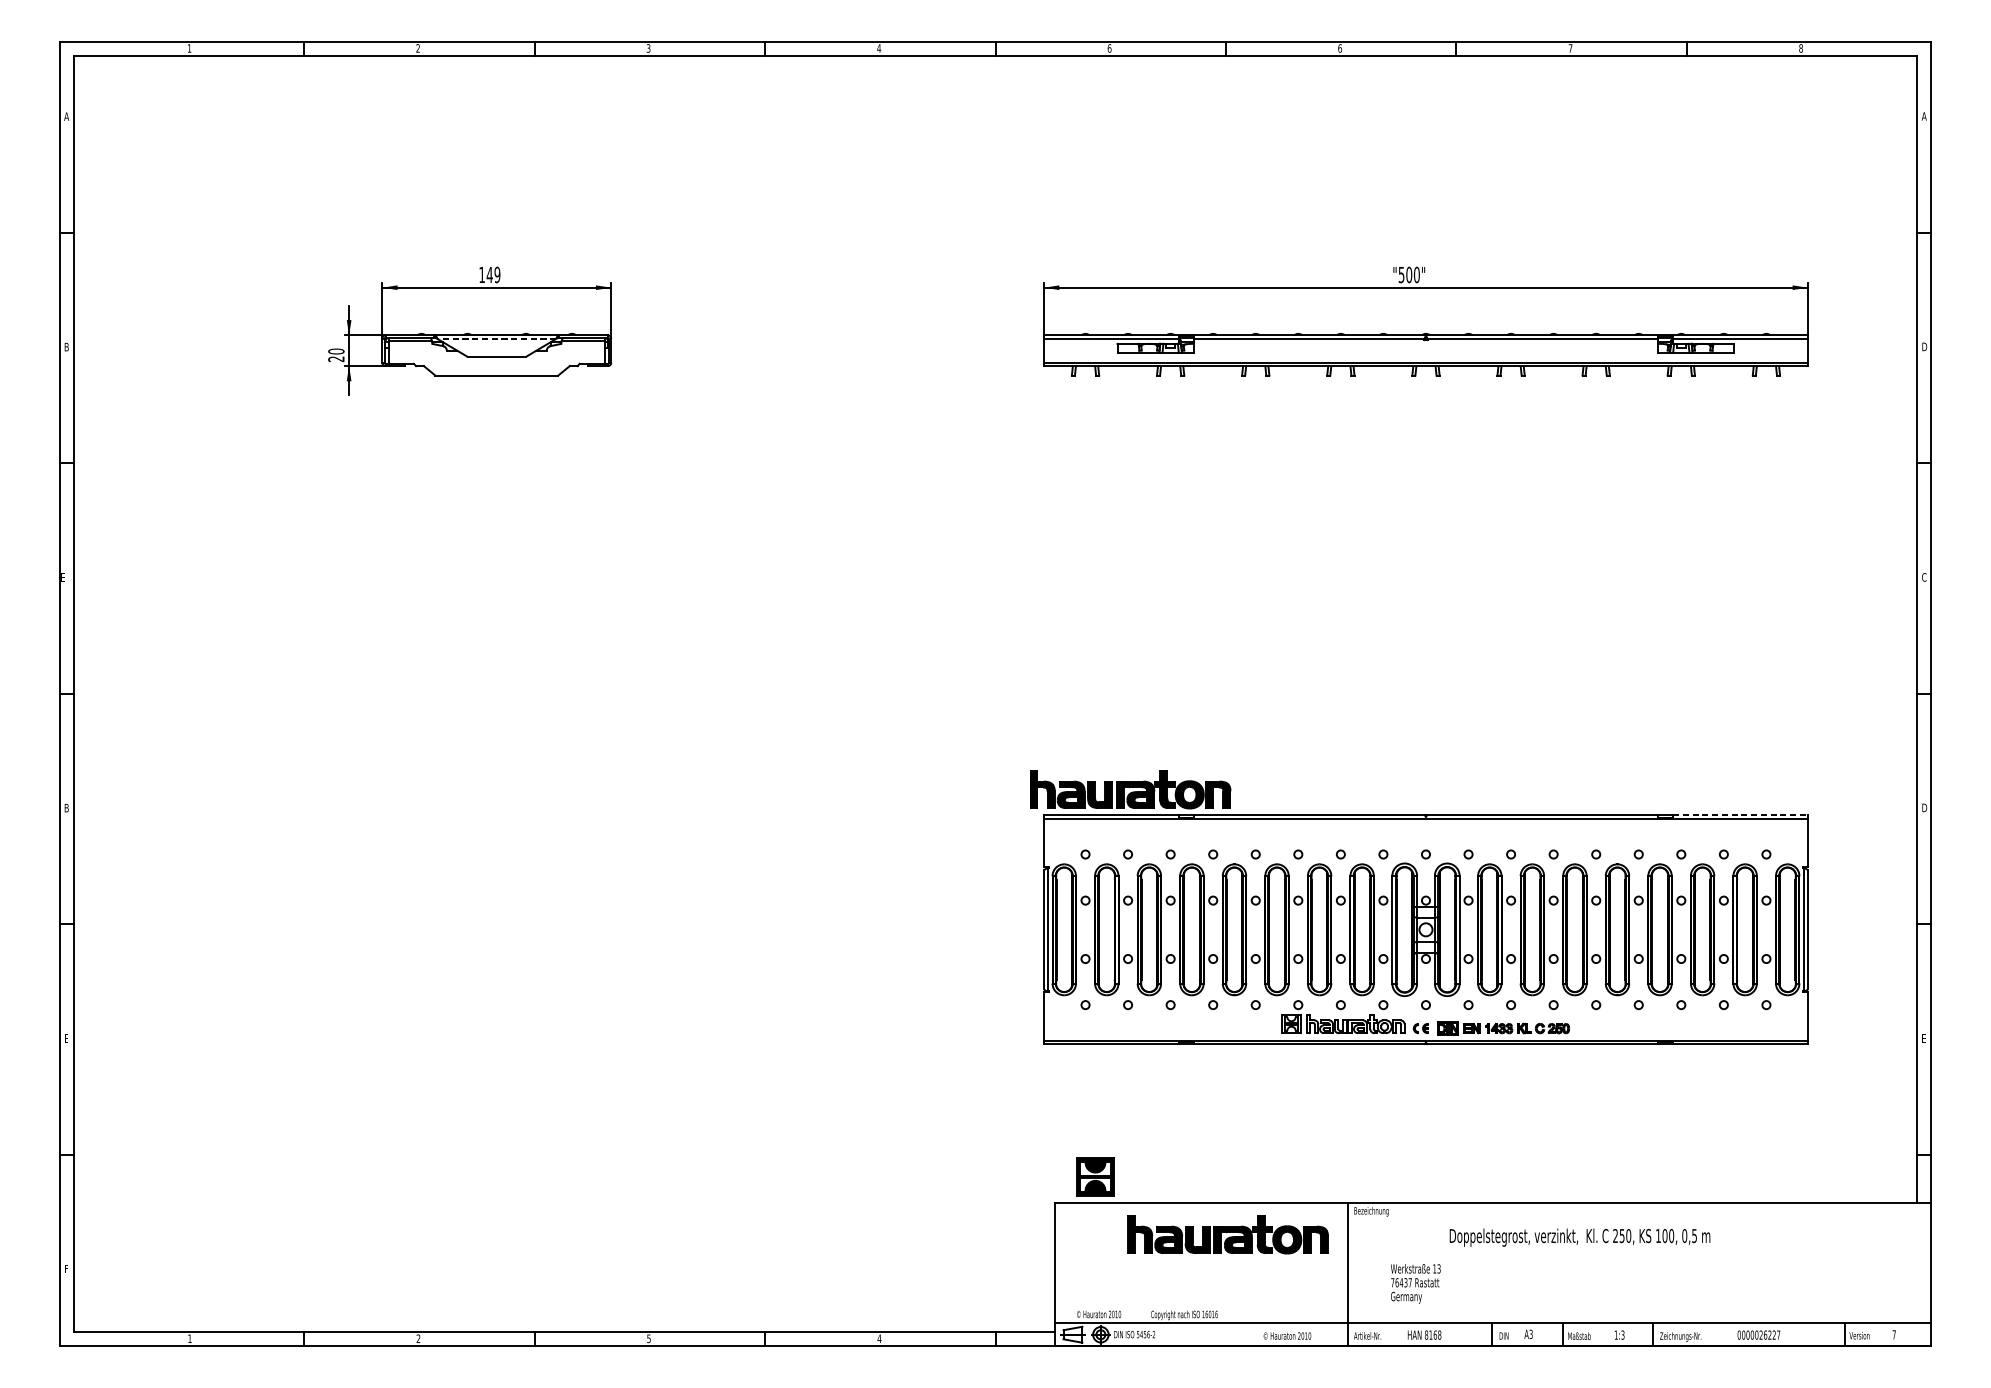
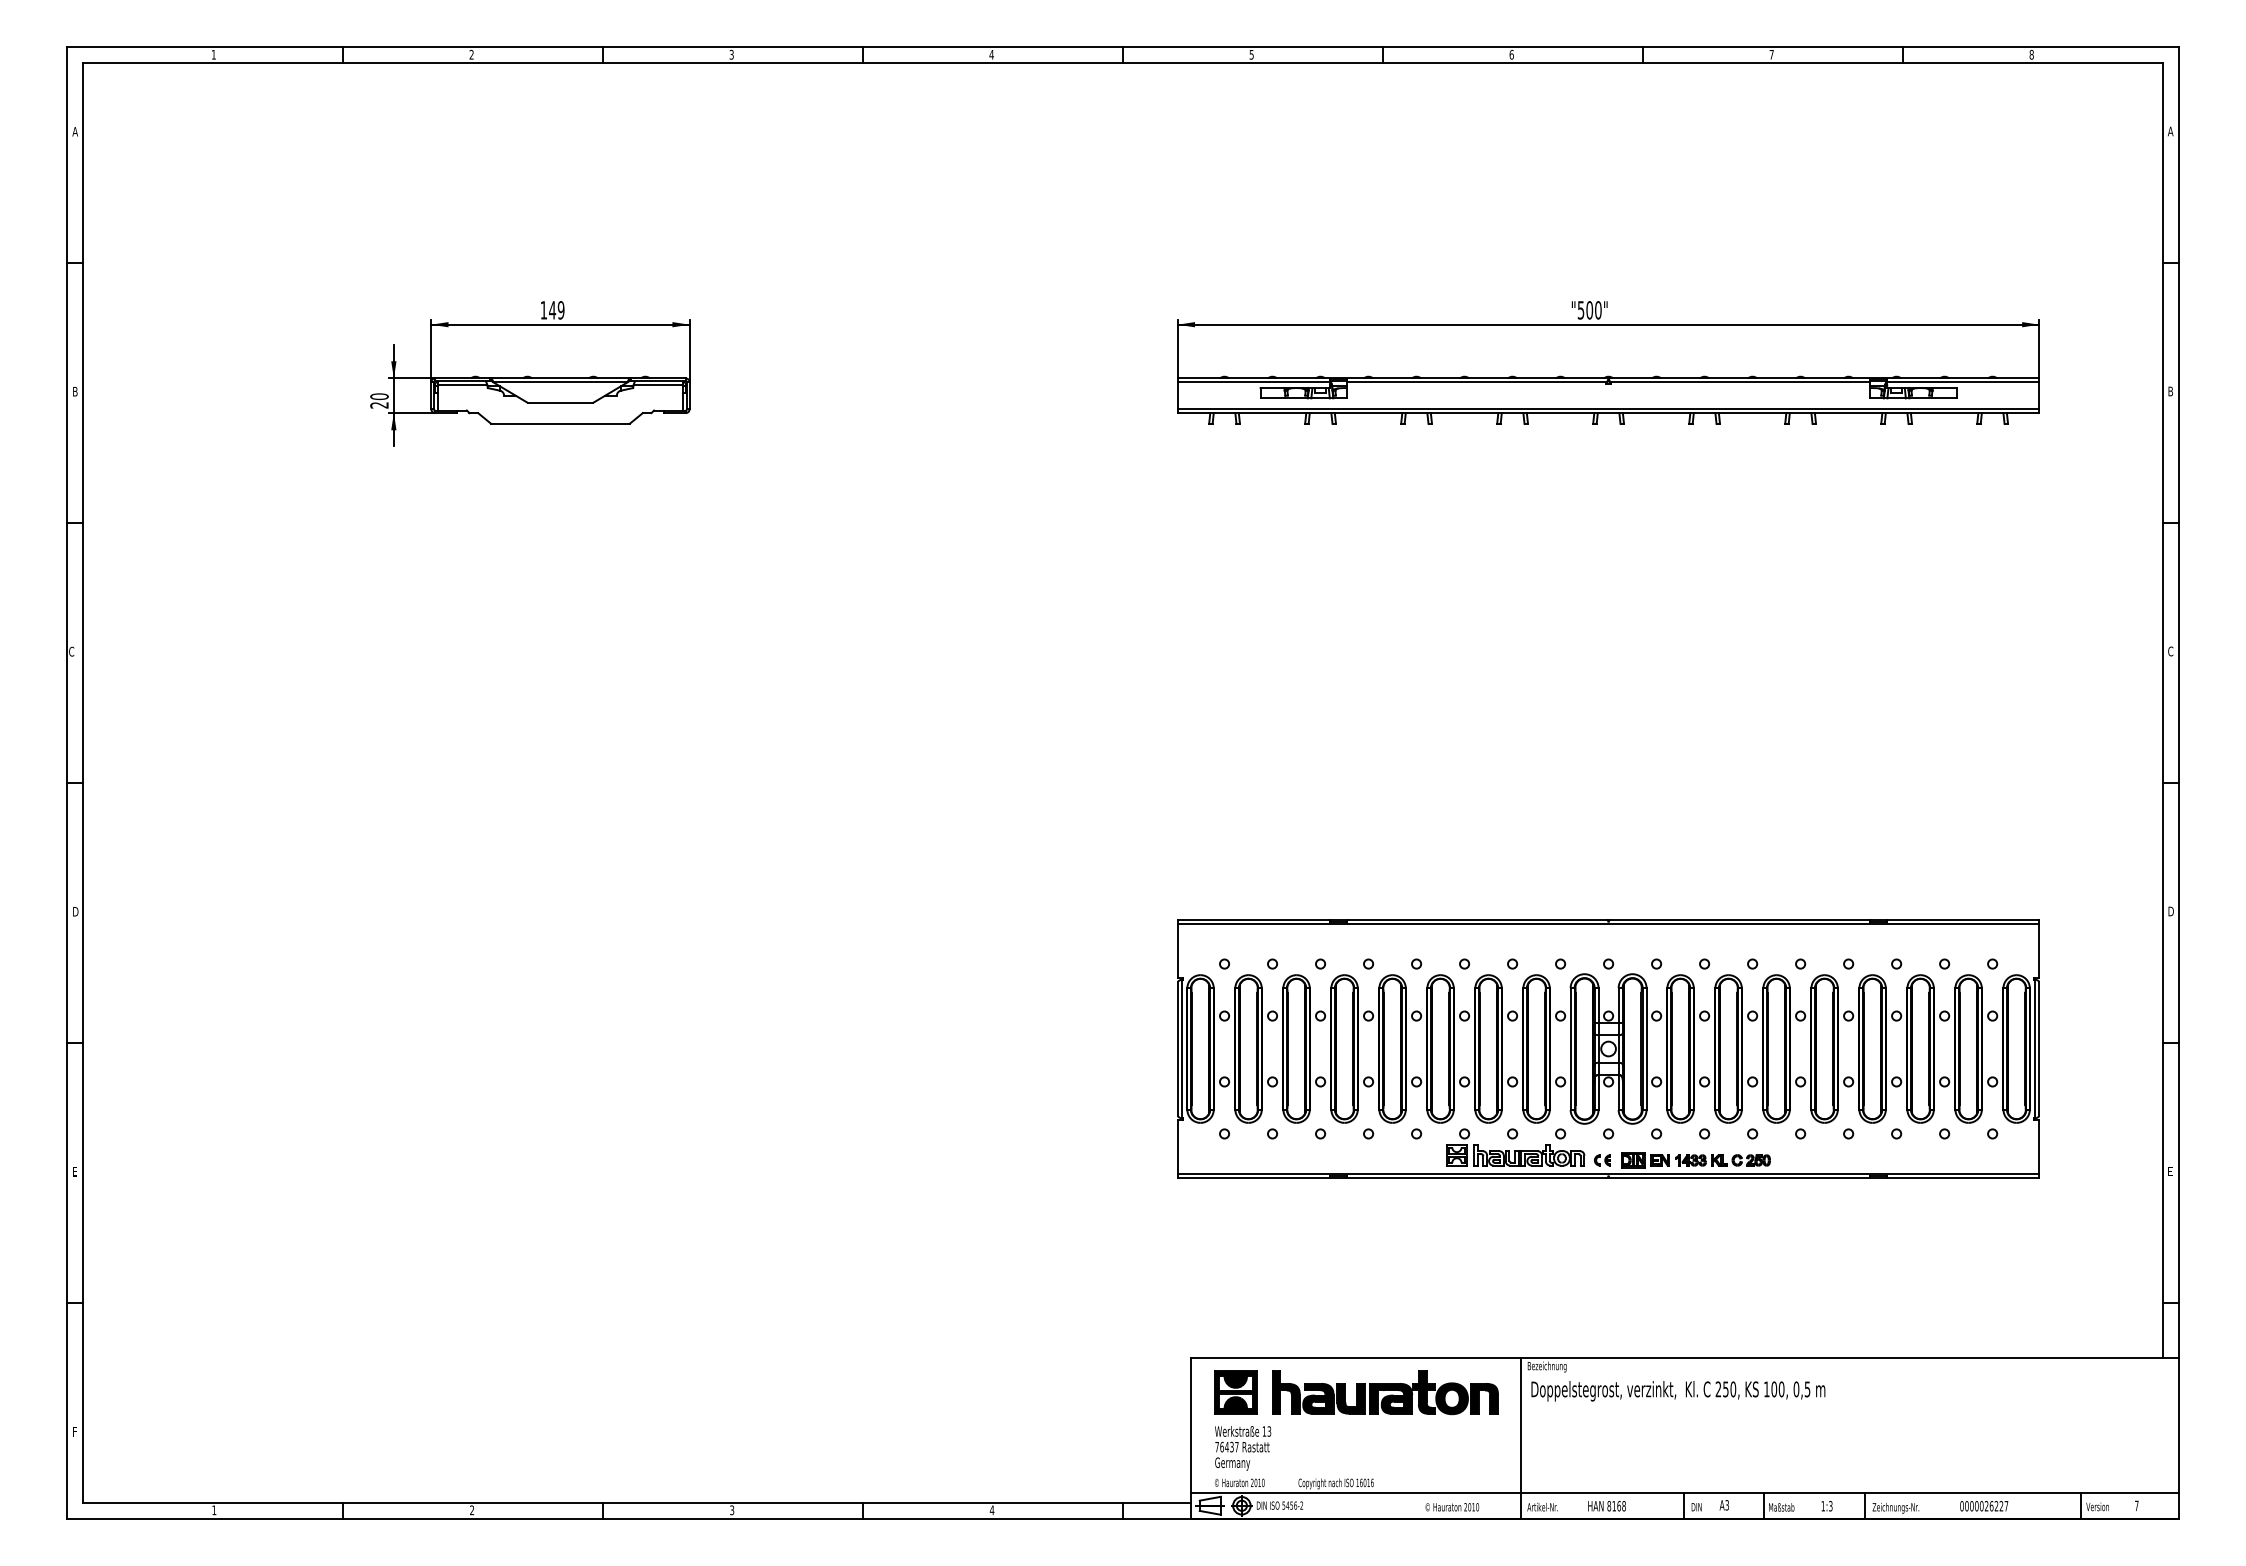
text: (1109, 48) -> (1251, 54), 6 -> 5
line: (495, 338) -> (559, 382), dashed -> solid
text: (1924, 346) -> (2171, 391), D -> B
text: (63, 577) -> (71, 651), E -> C
part: (1130, 789) -> (1275, 890), removed
text: (67, 807) -> (76, 911), B -> D
line: (1740, 815) -> (1963, 919), dashed -> solid
part: (1095, 1176) -> (1235, 1392), moved
text: (1580, 1237) -> (1678, 1391), moved
text: (1416, 1283) -> (1243, 1448), moved
text: (649, 1336) -> (732, 1507), 5 -> 3

